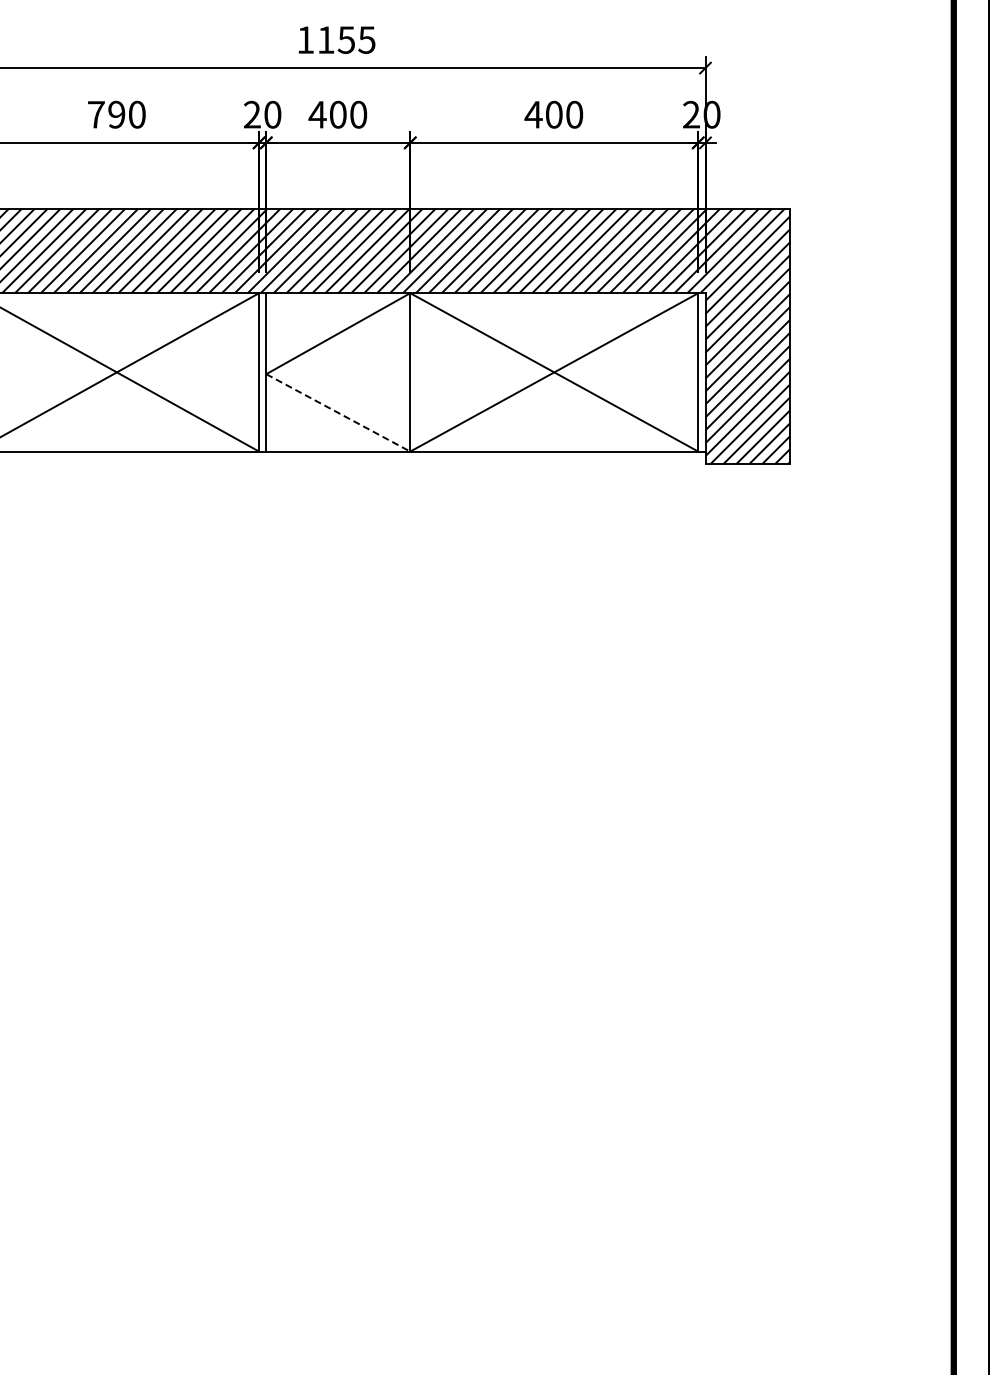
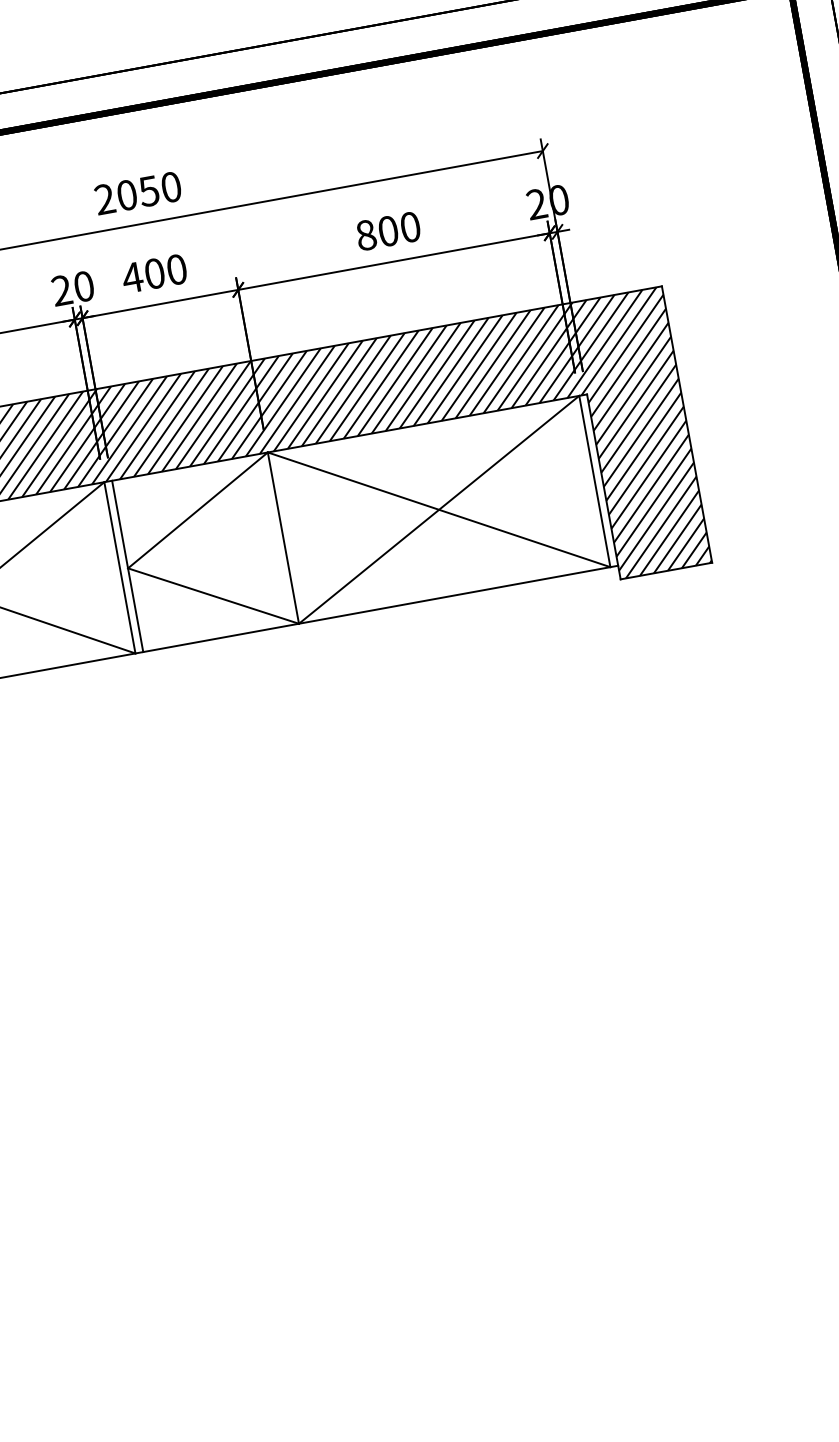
text: (336, 39) -> (138, 192), 1155 -> 2050
text: (533, 114) -> (365, 235), 400 -> 800
line: (338, 412) -> (213, 595), dashed -> solid

